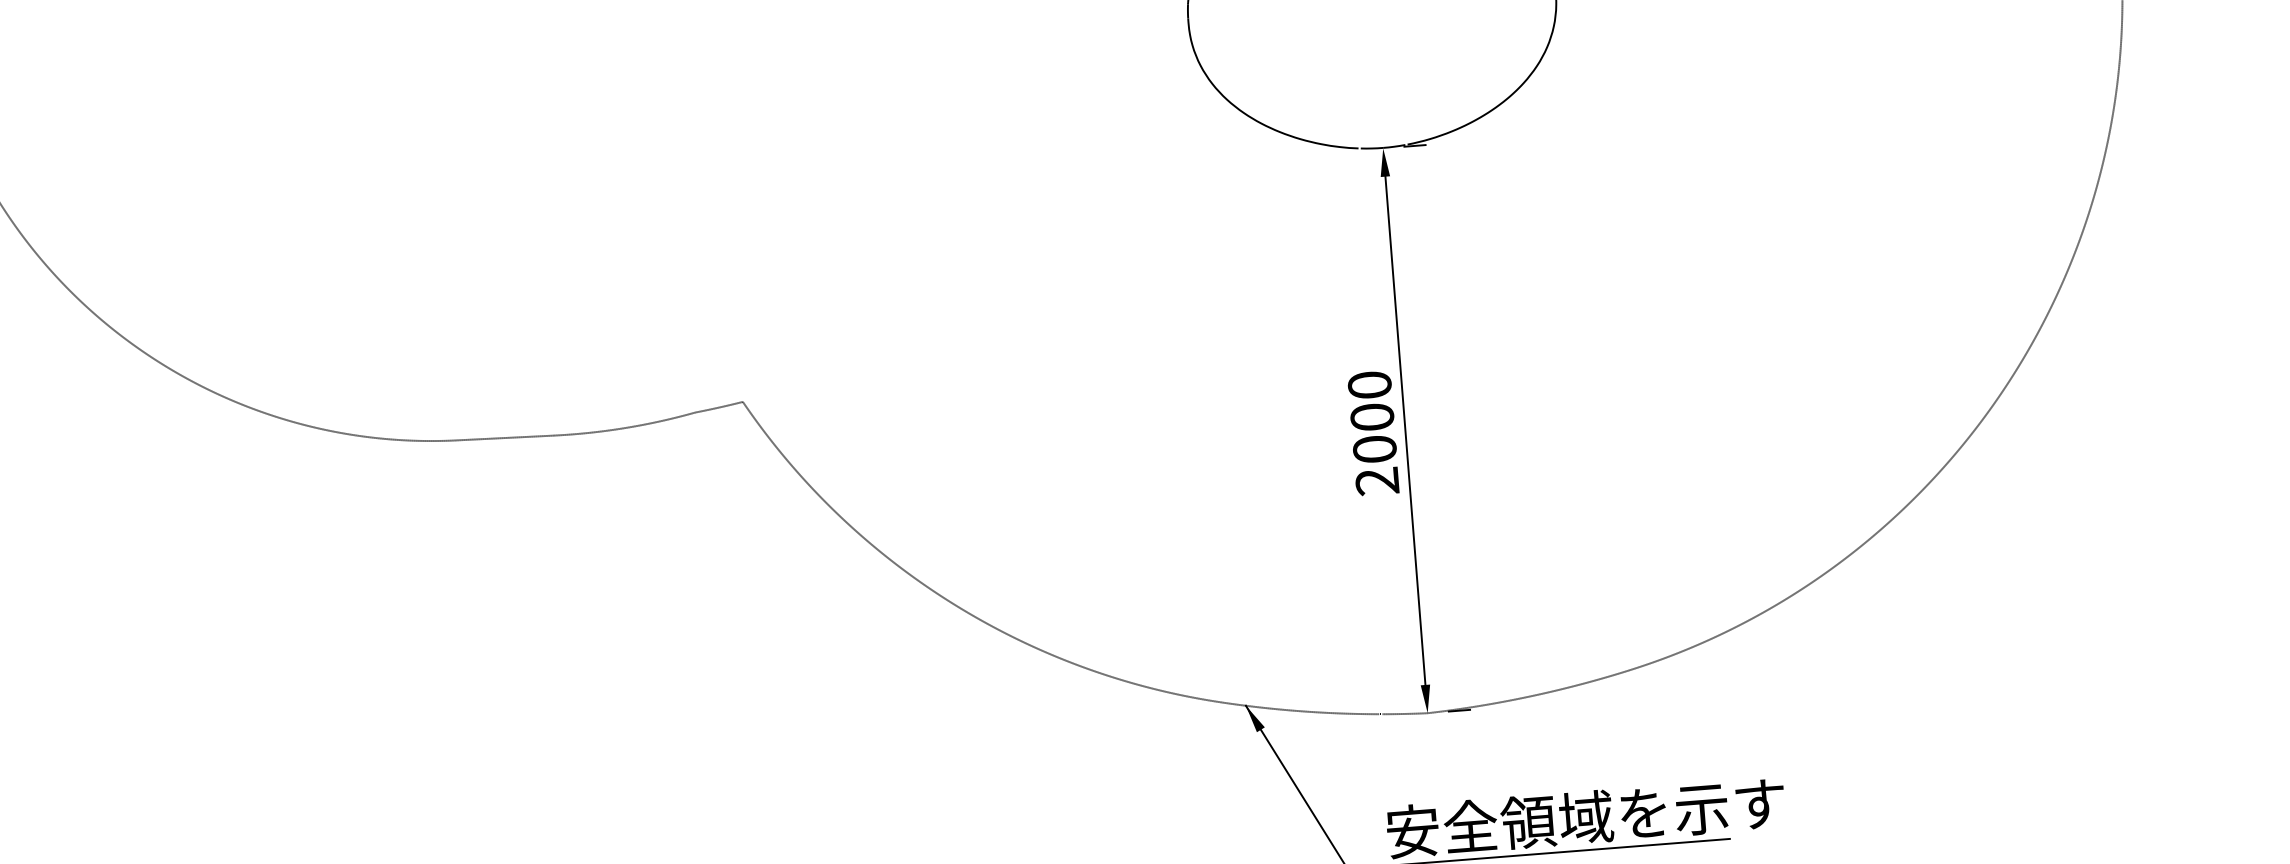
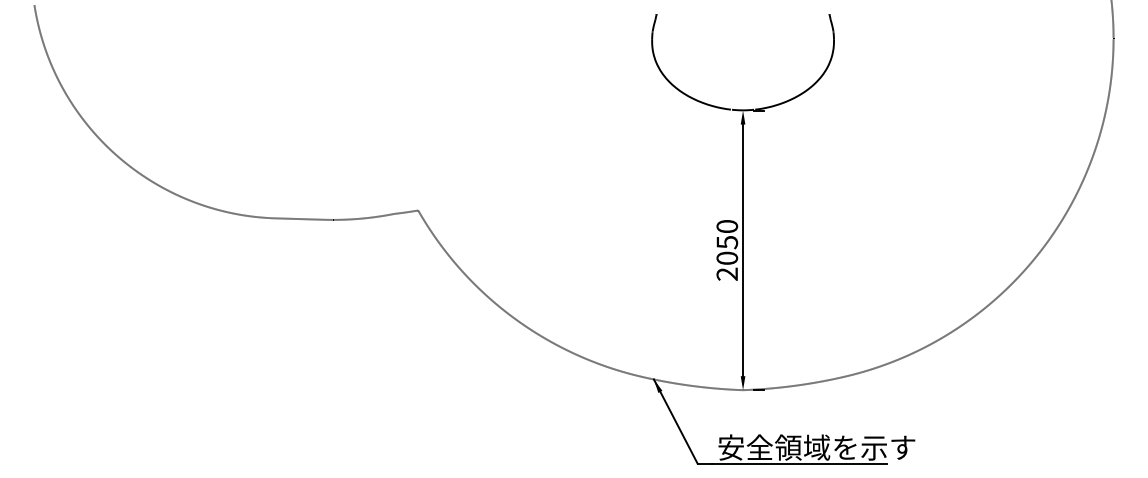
text: (1370, 417) -> (726, 242), 2000 -> 2050

